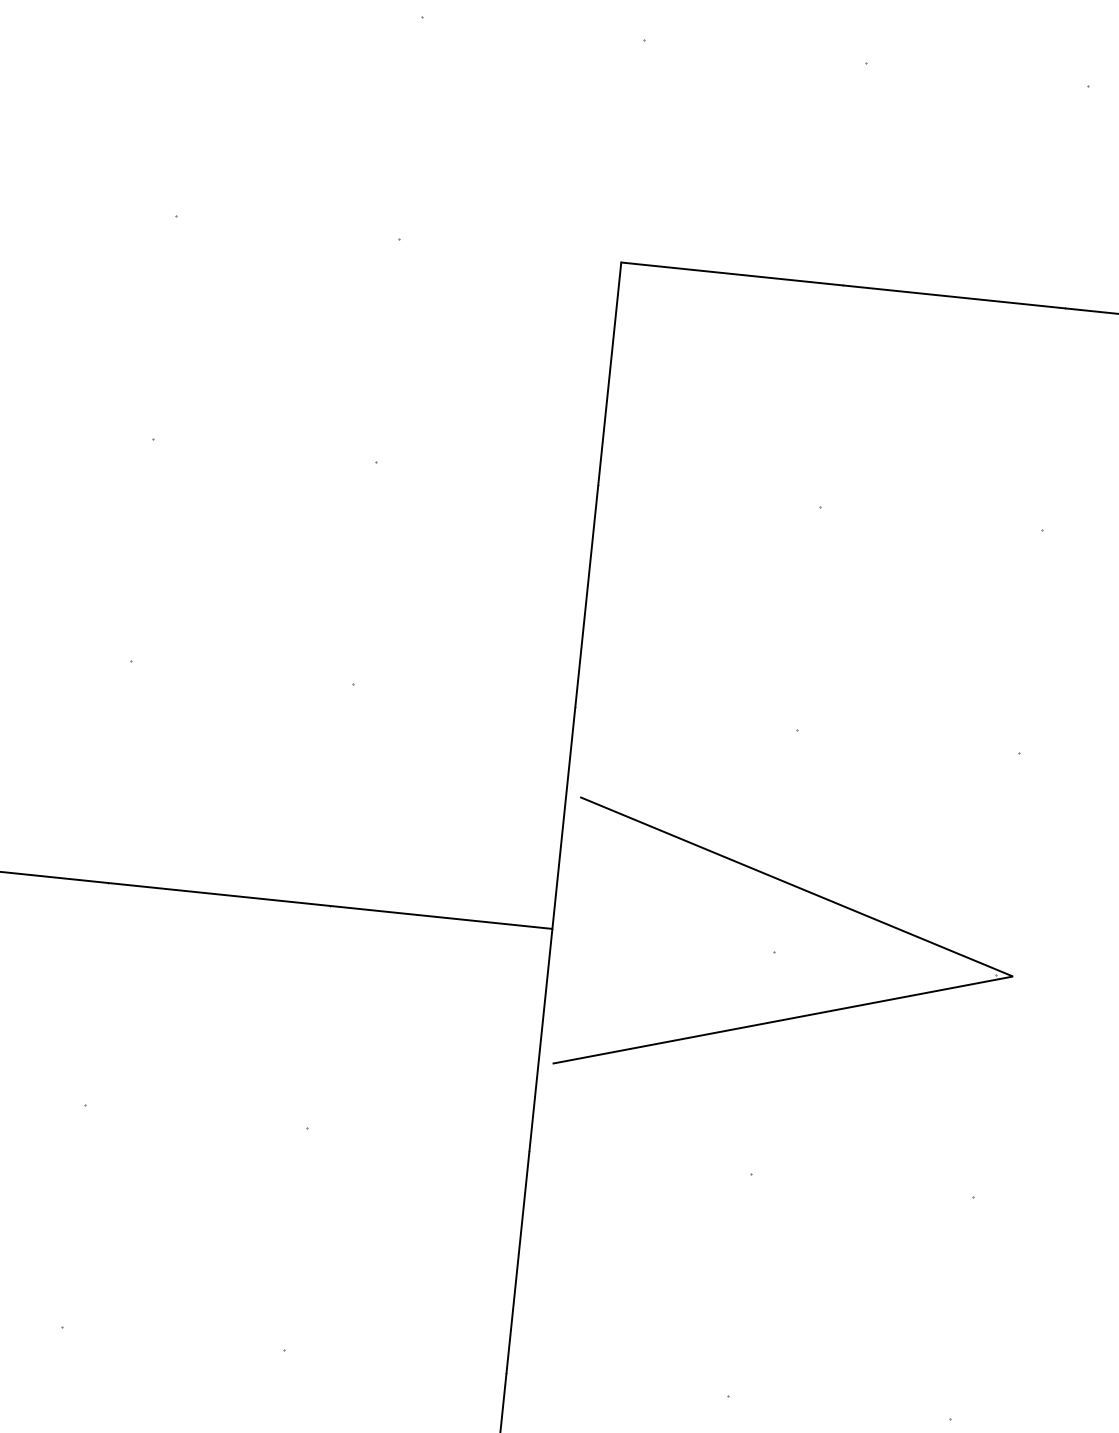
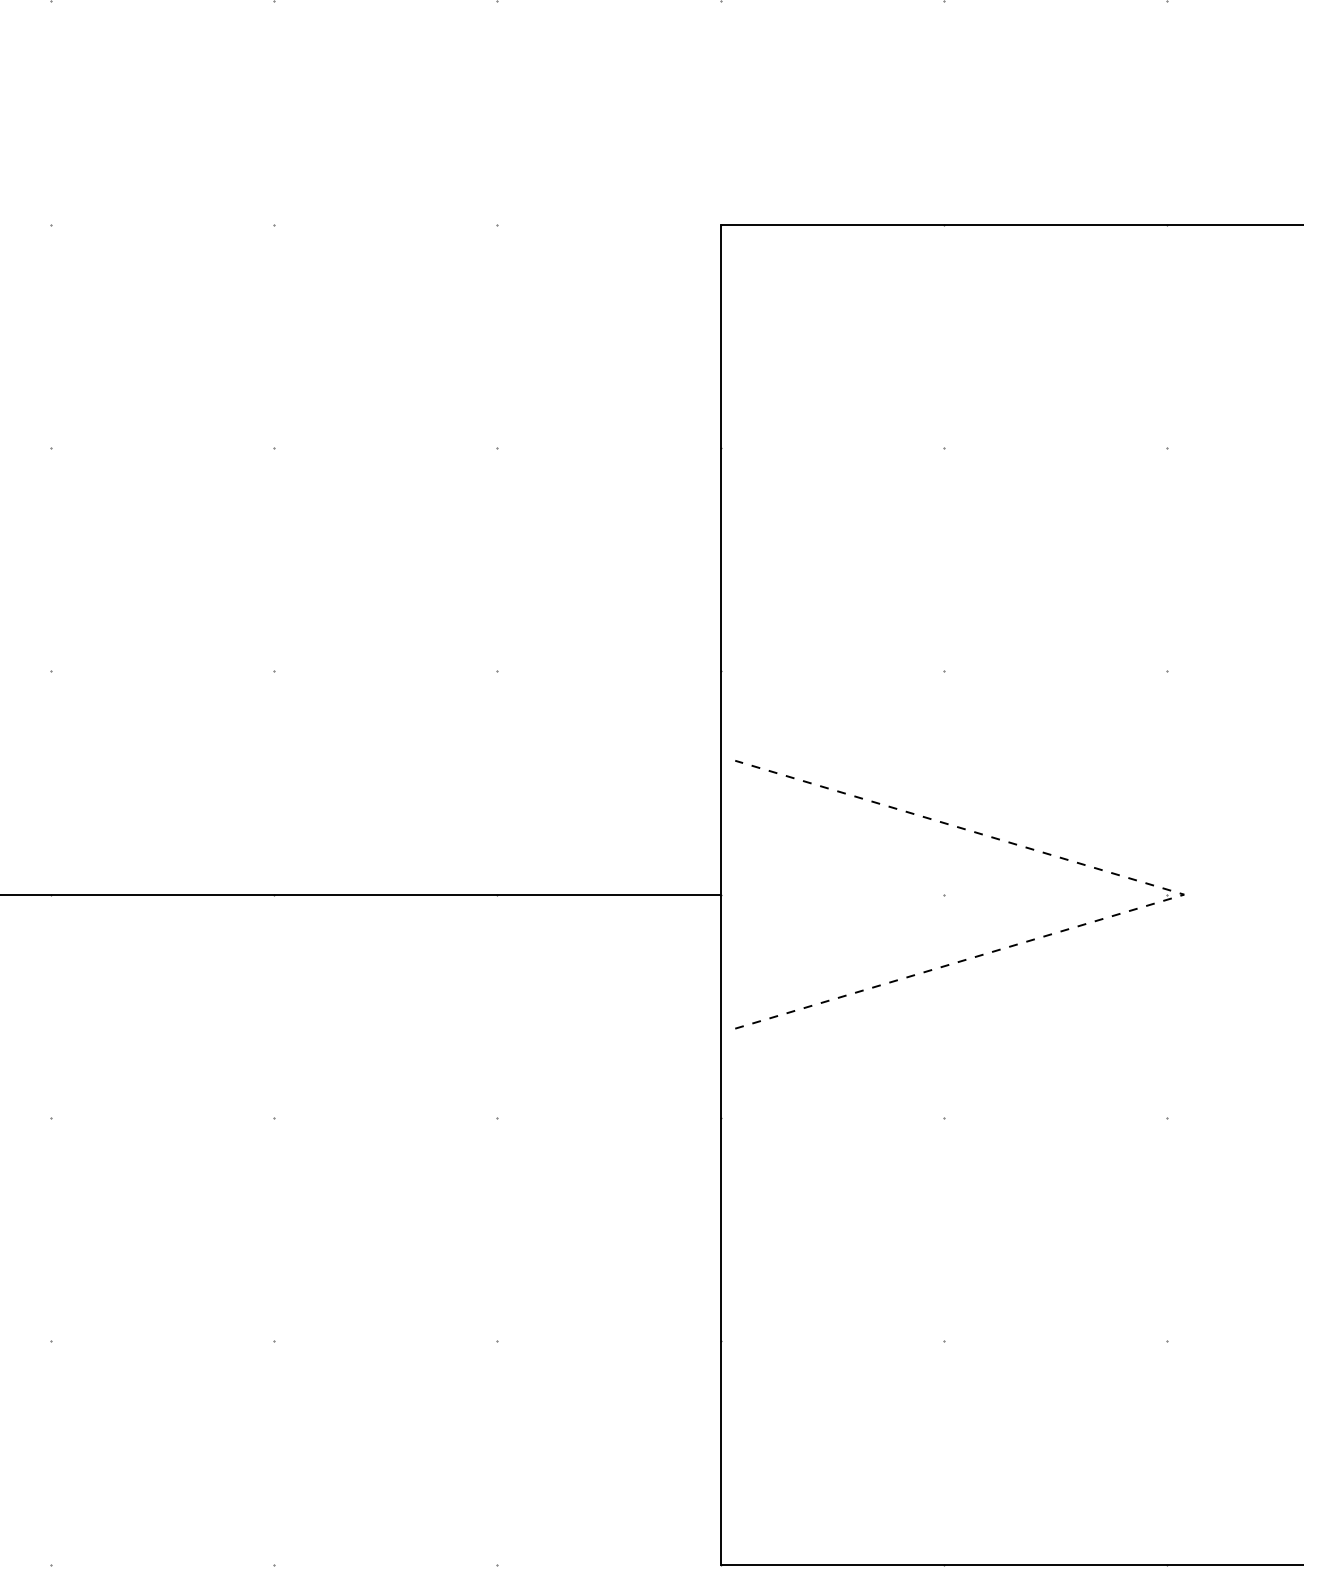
line: (1013, 976) -> (1184, 894), solid -> dashed

